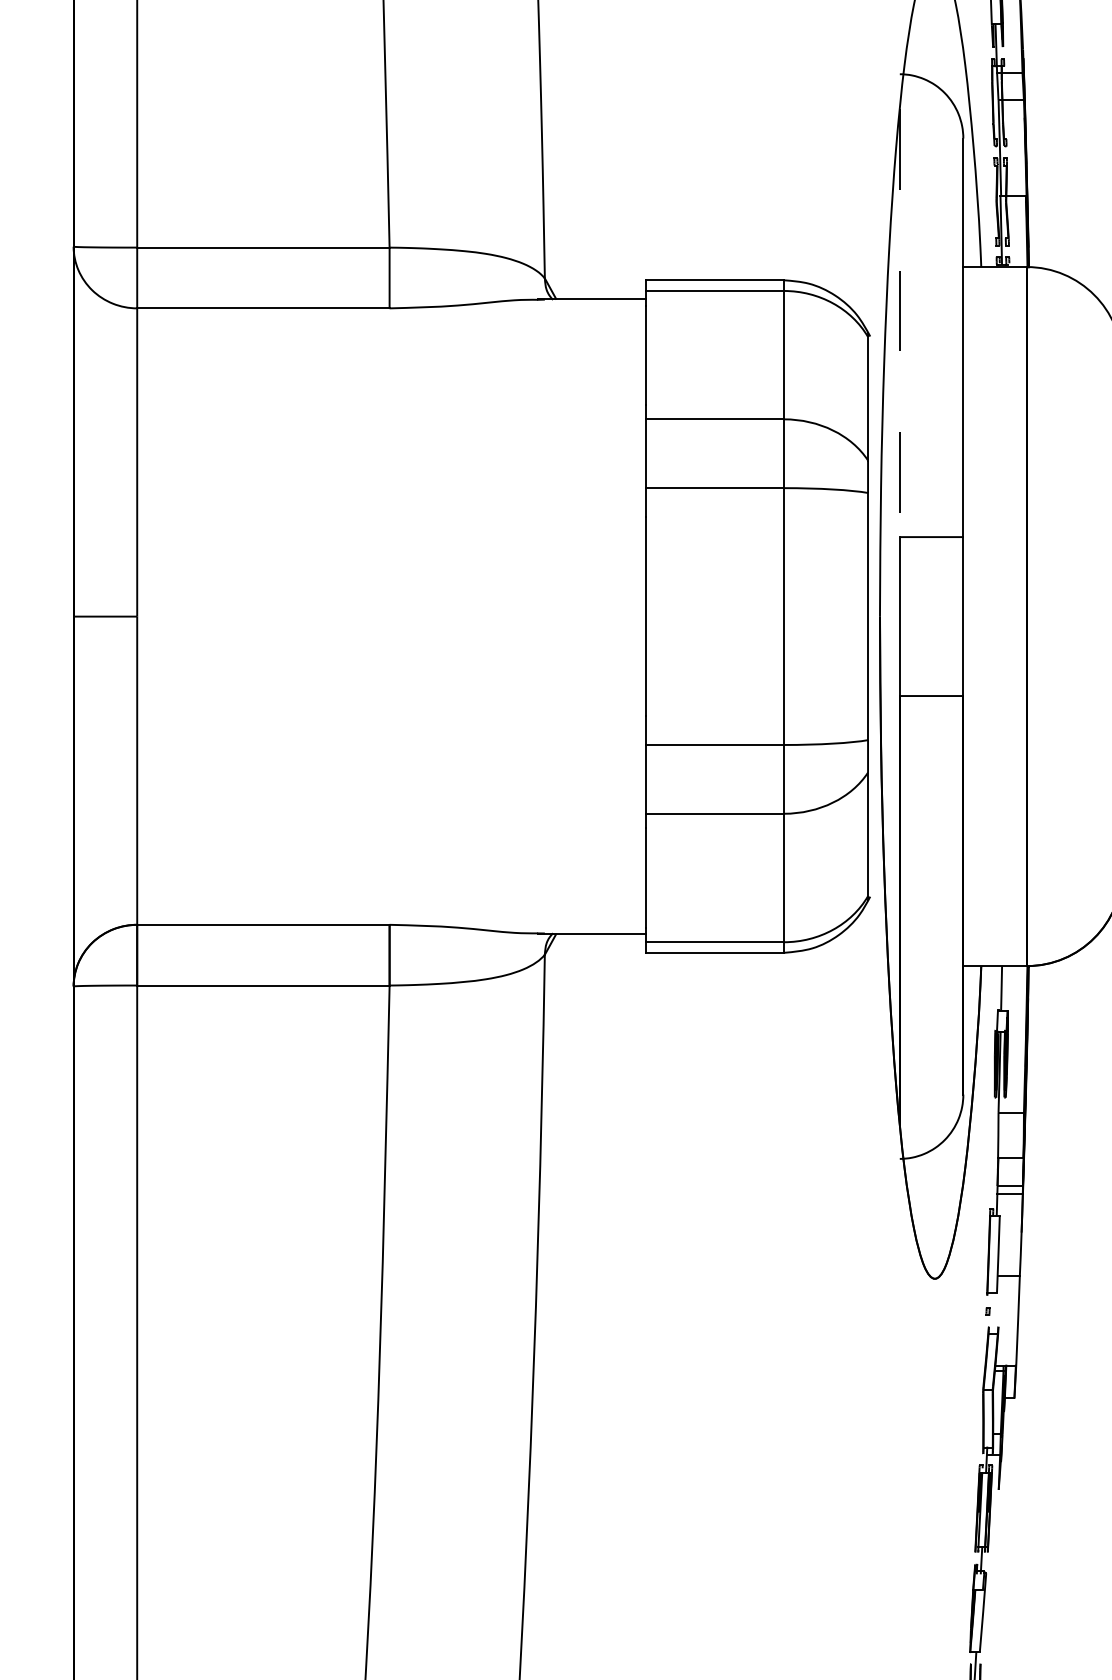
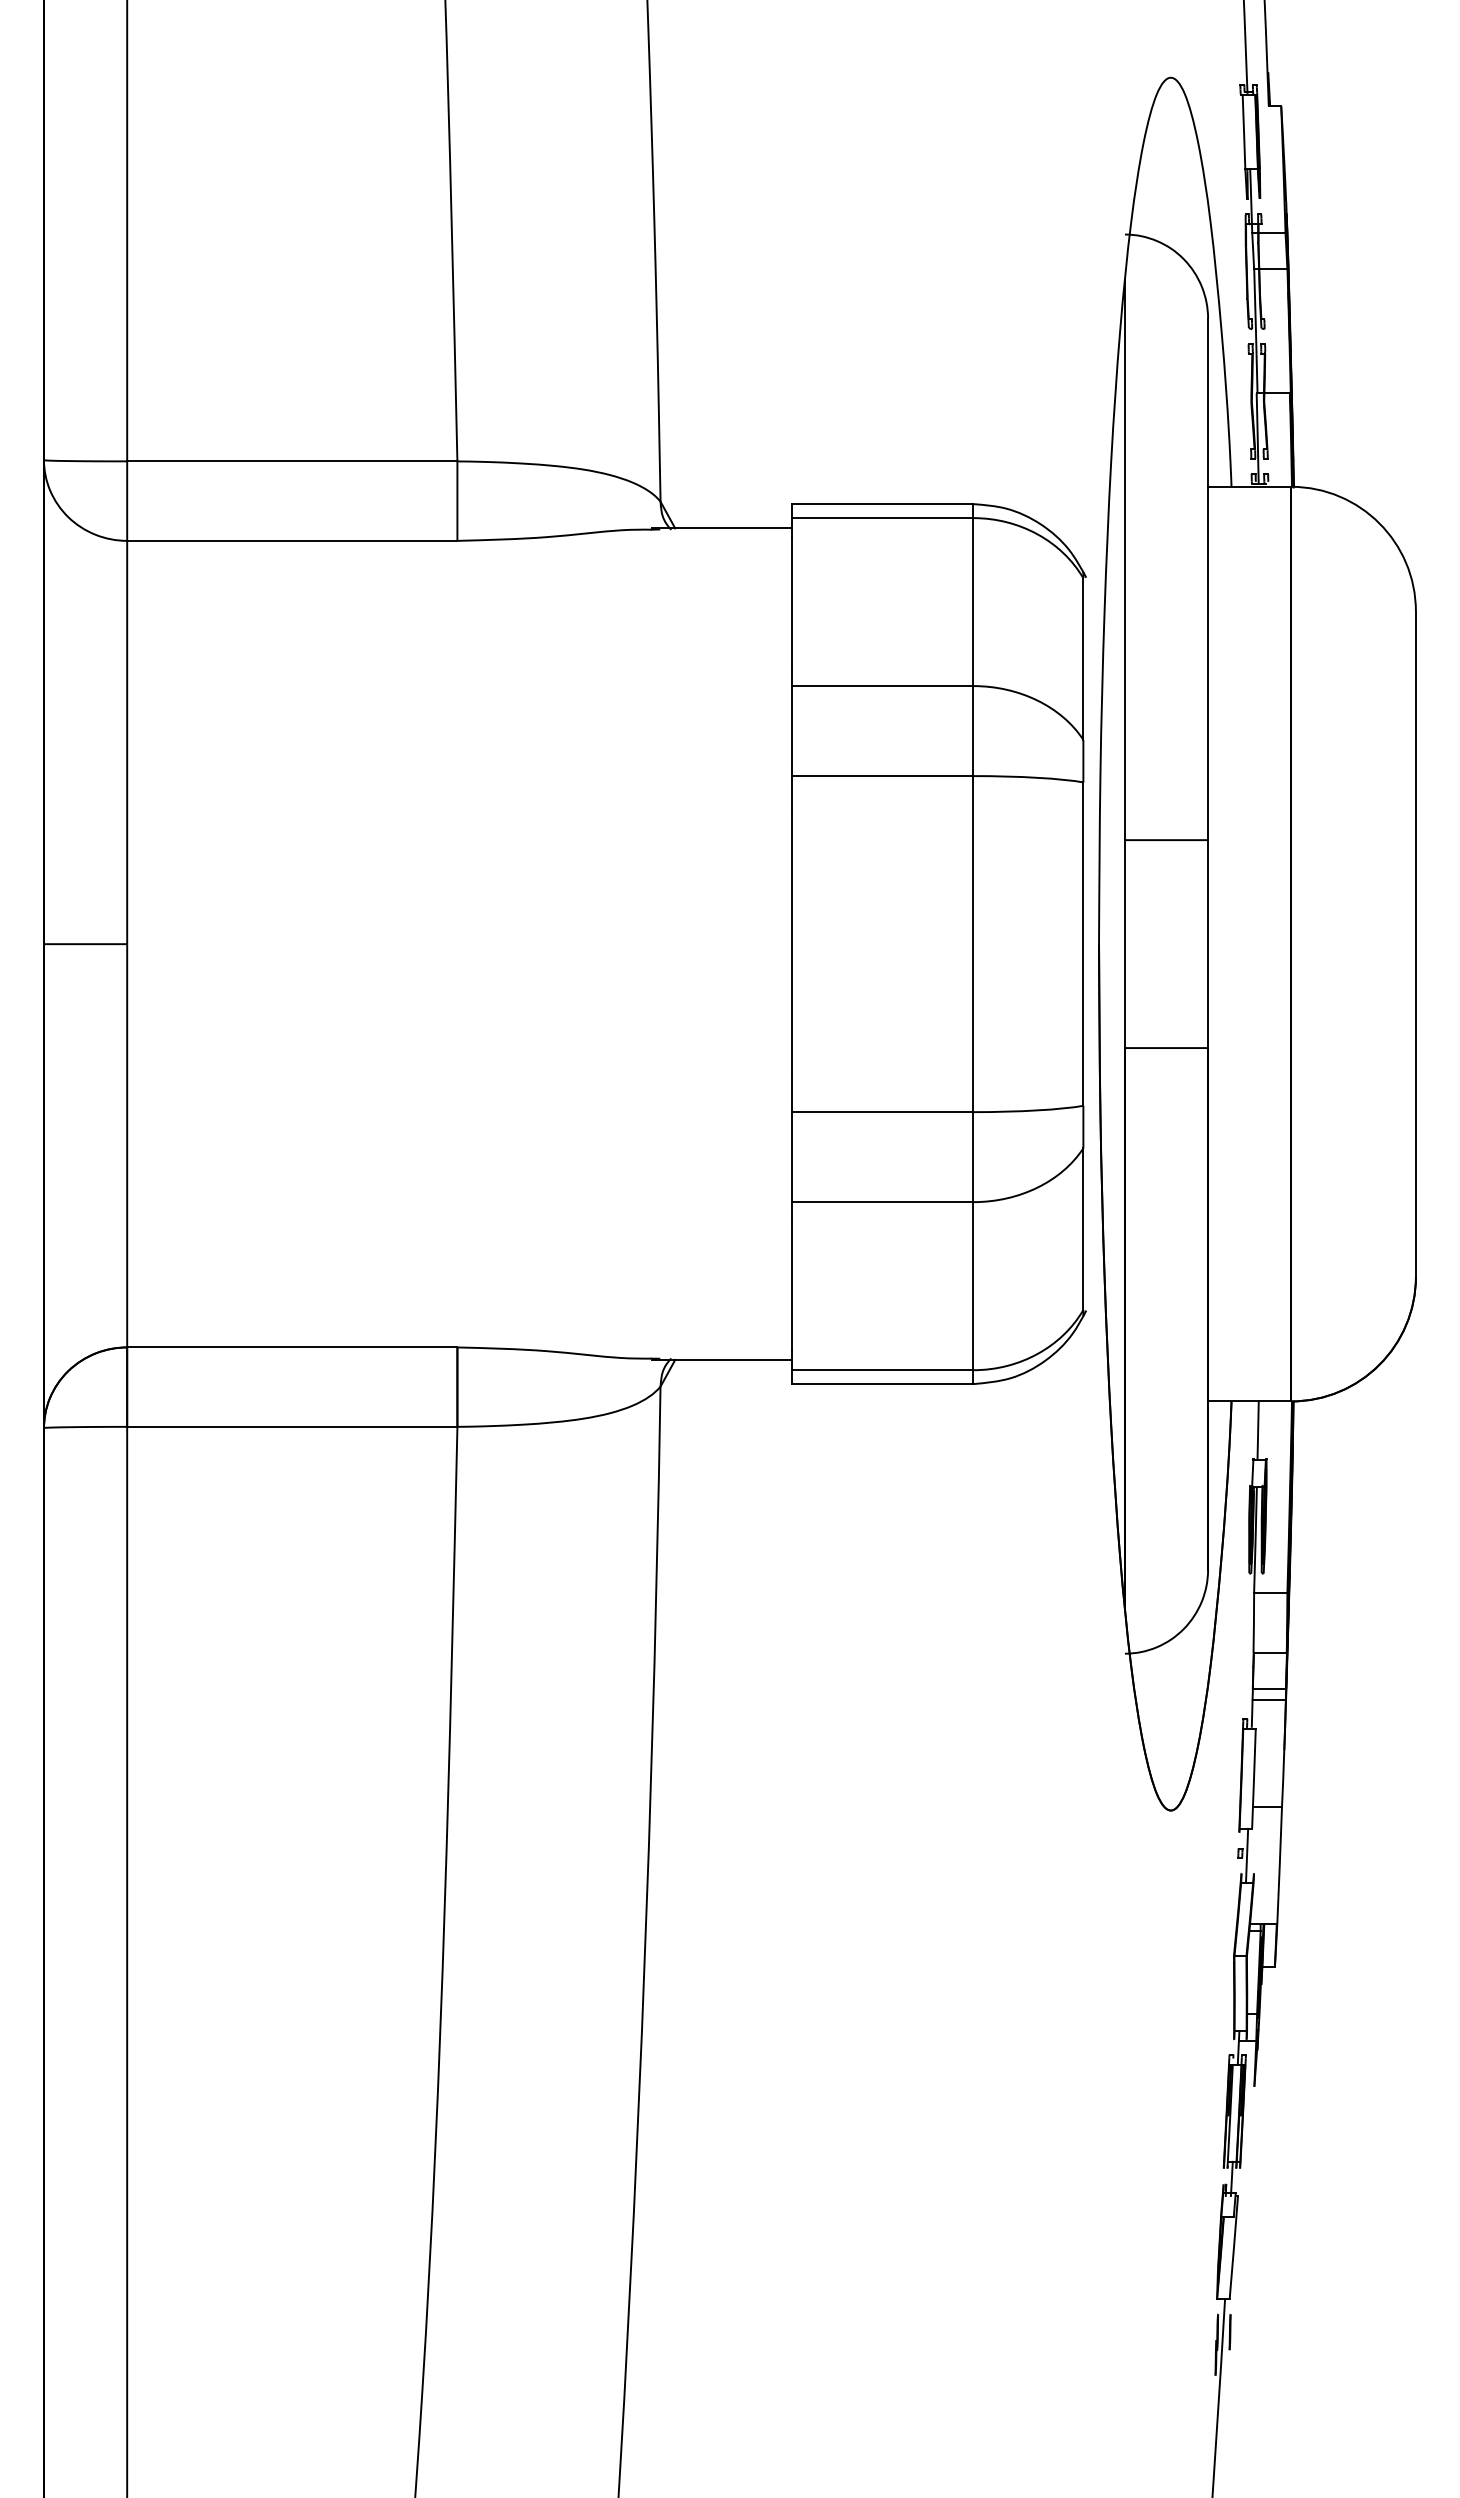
line: (899, 323) -> (1124, 560), dashed -> solid
line: (992, 1313) -> (1246, 1855), added

